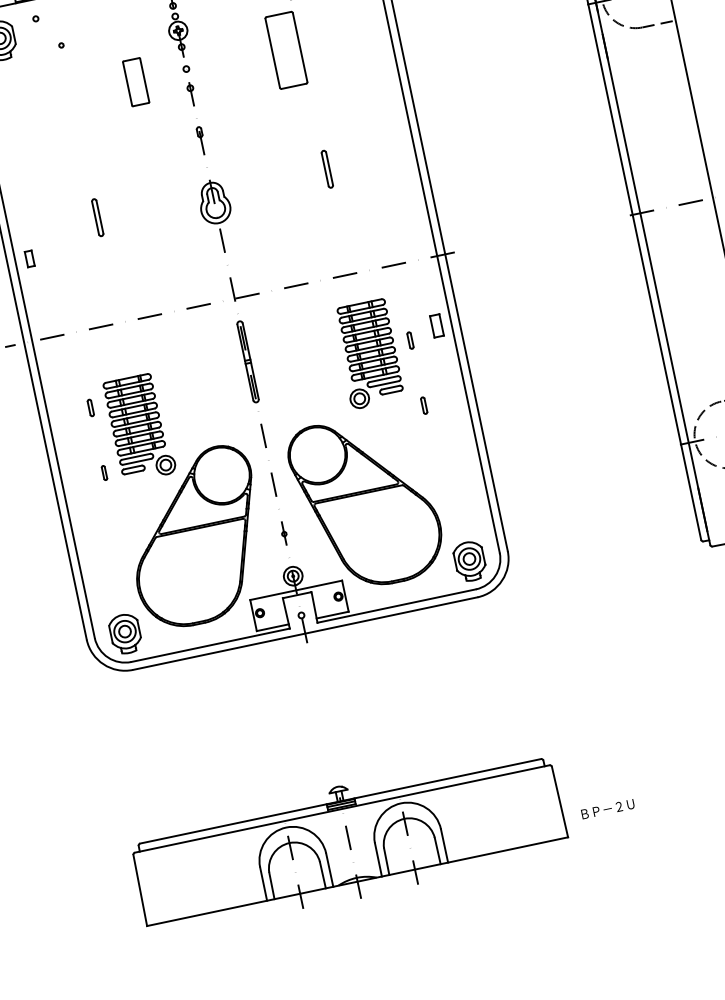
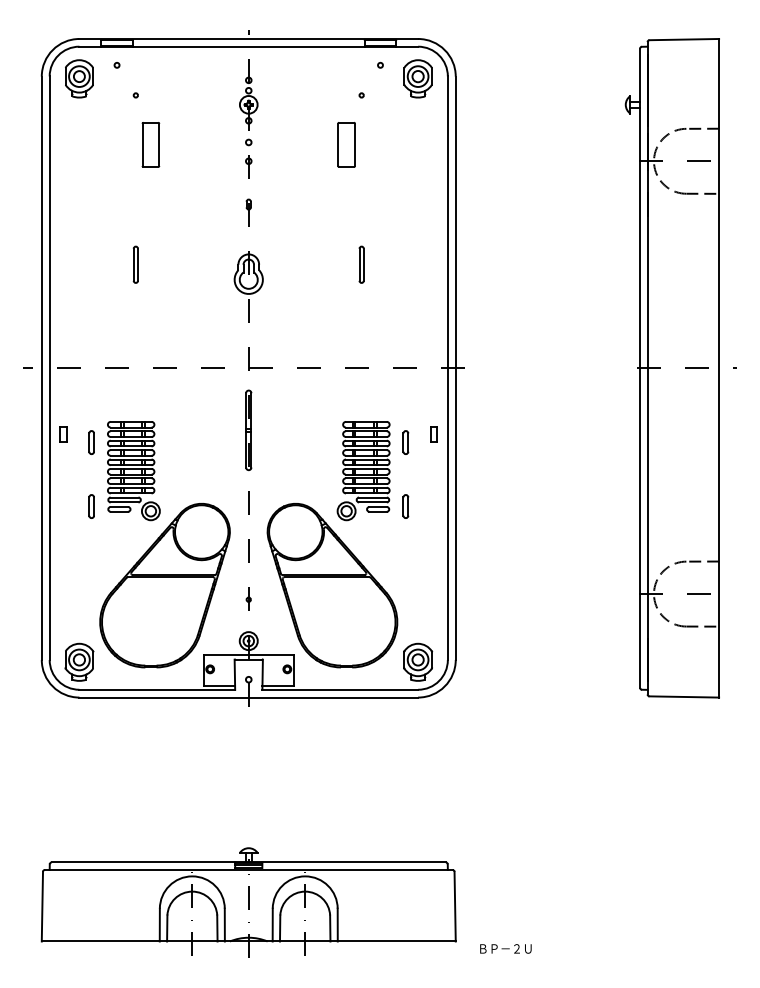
part: (286, 50) -> (346, 144), size x0.62
part: (135, 81) -> (150, 144), moved
part: (29, 259) -> (63, 434), moved
part: (436, 326) -> (433, 434), size x0.71
part: (410, 340) -> (405, 442), size x1.43
part: (368, 354) -> (363, 471), moved
part: (423, 405) -> (405, 506), size x1.43
part: (90, 407) -> (91, 442), size x1.43
part: (104, 473) -> (91, 506), size x1.67
text: (607, 808) -> (505, 948), moved

